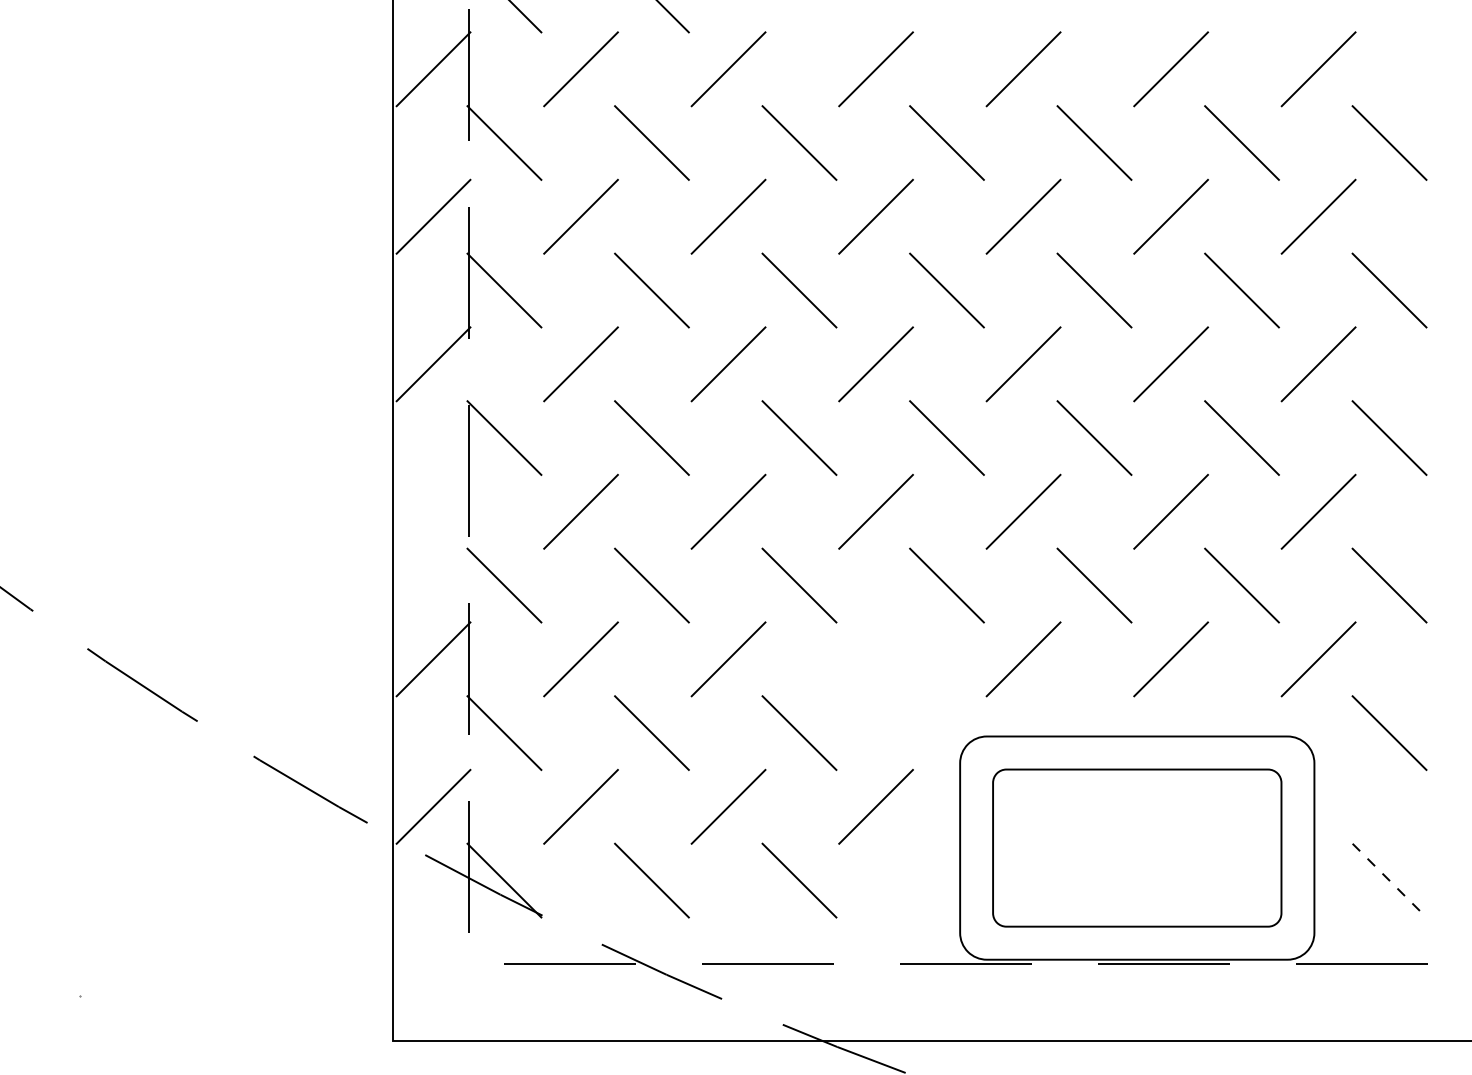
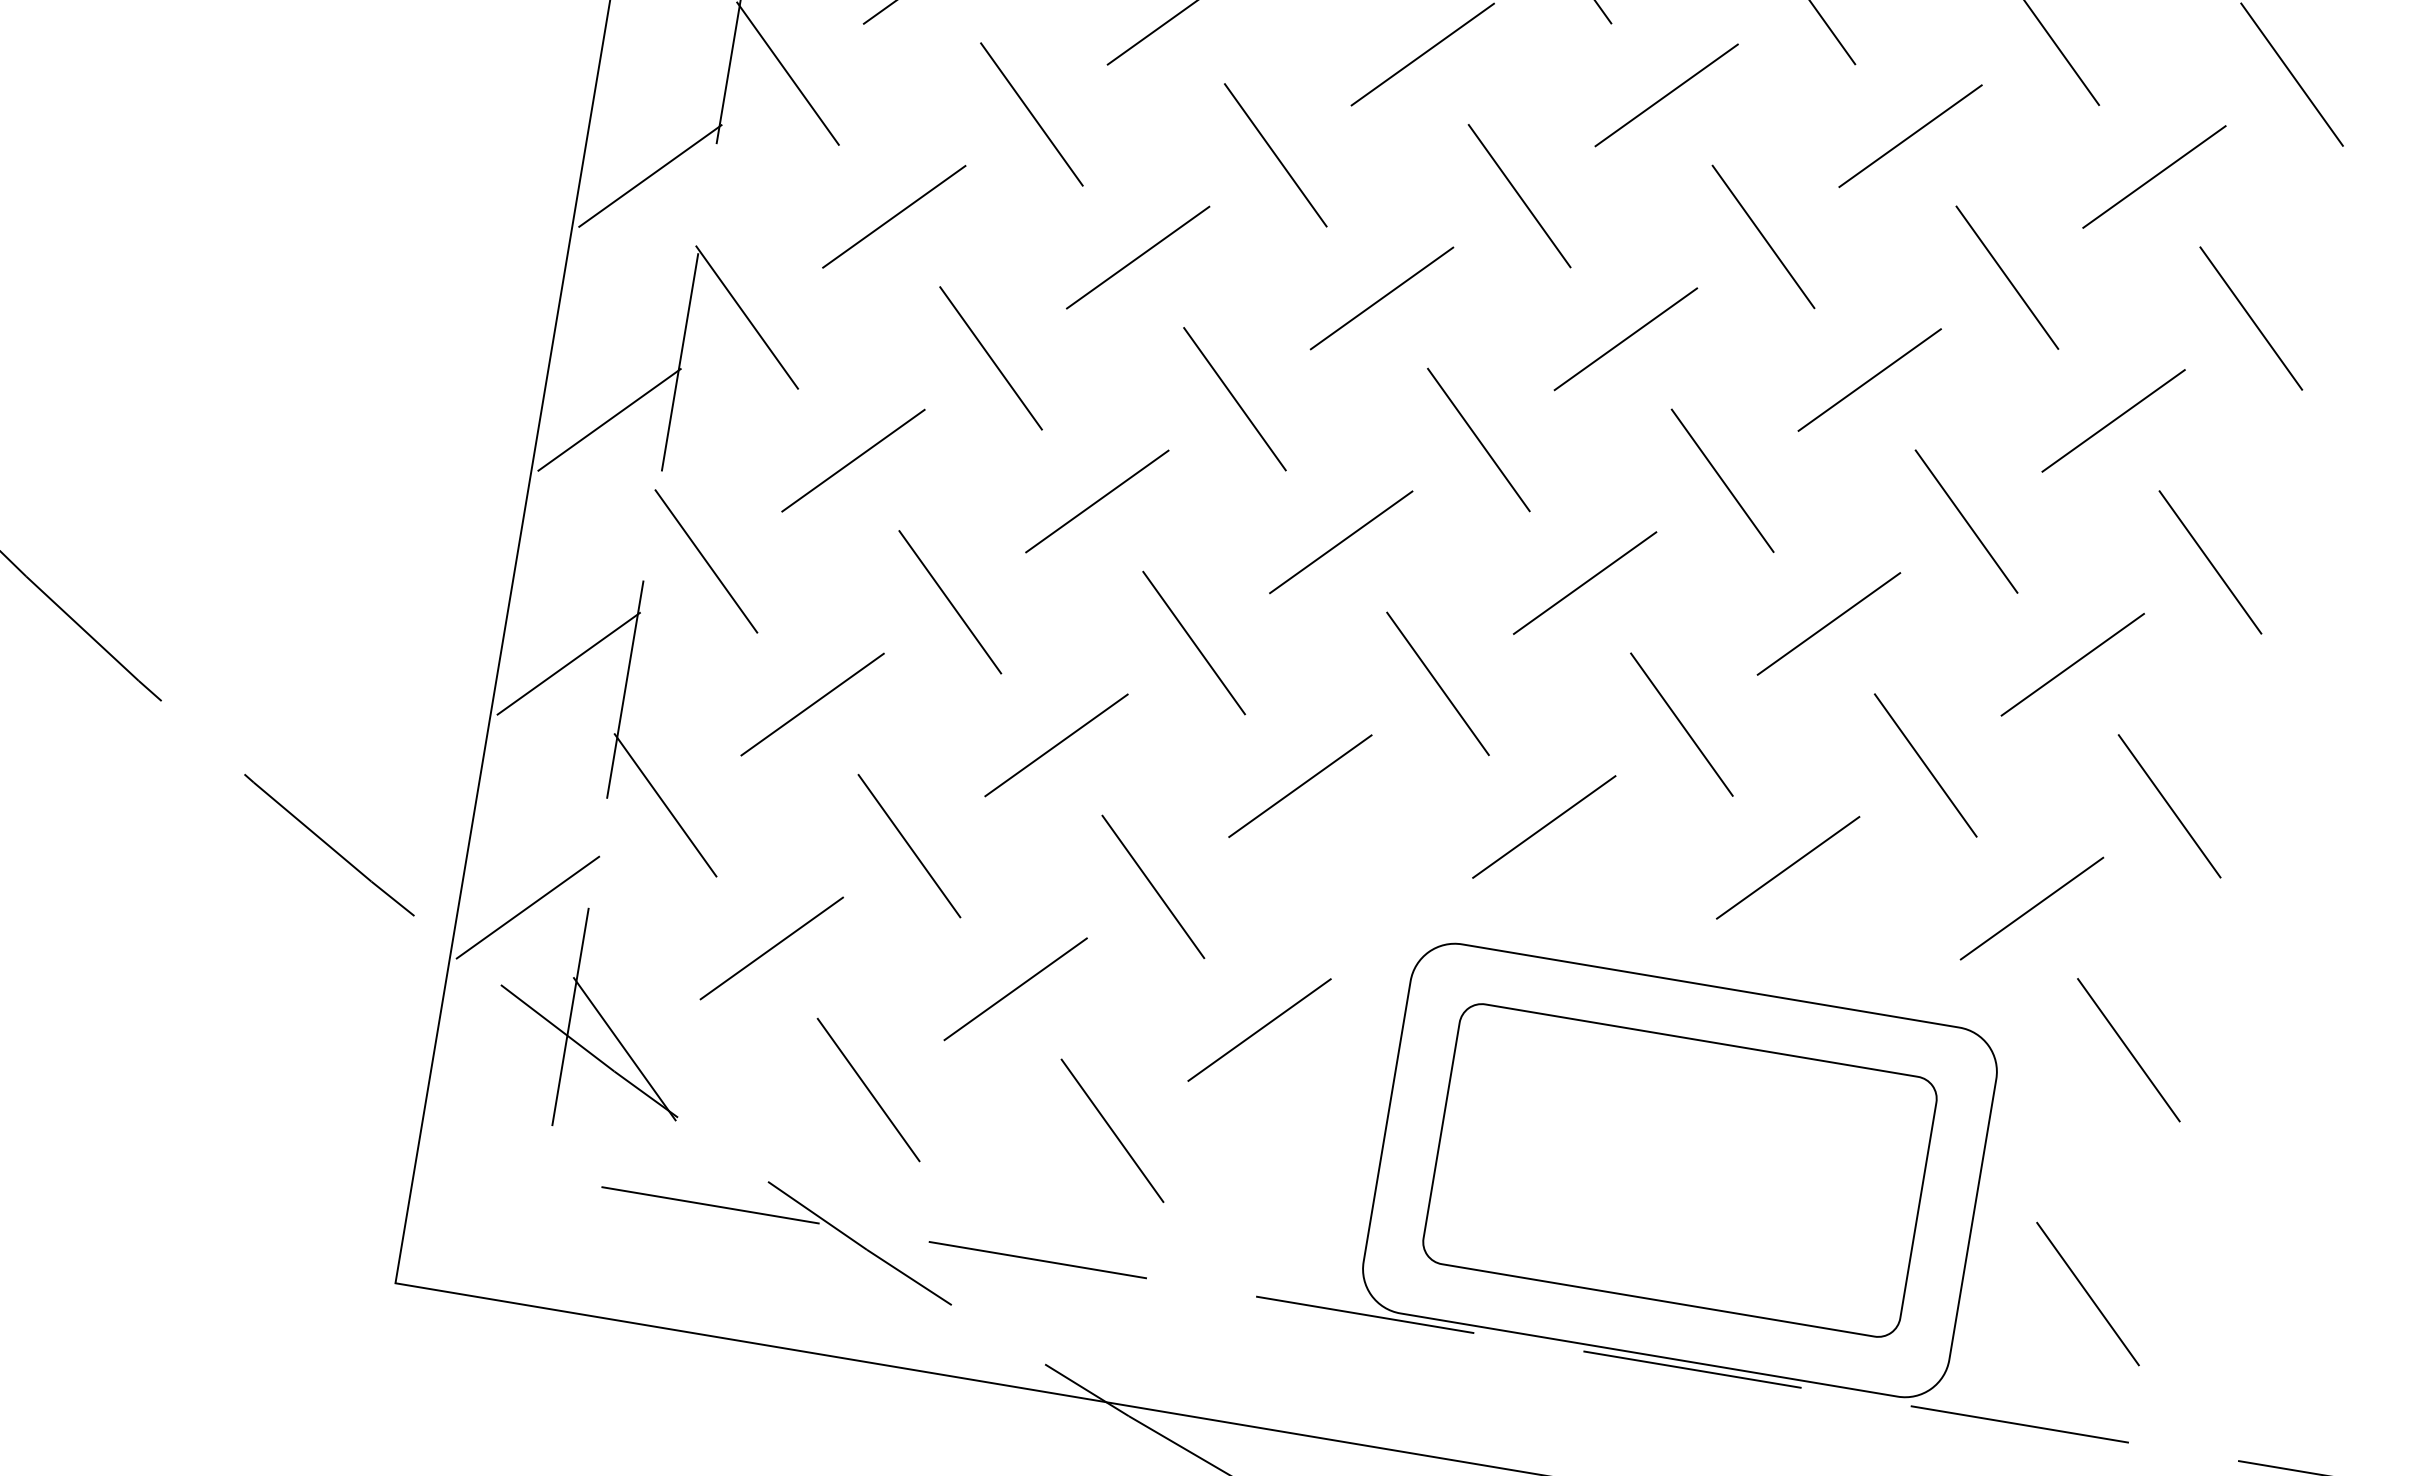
line: (433, 511) -> (609, 419), added
line: (875, 659) -> (1299, 786), added
line: (1389, 880) -> (2088, 1293), dashed -> solid

